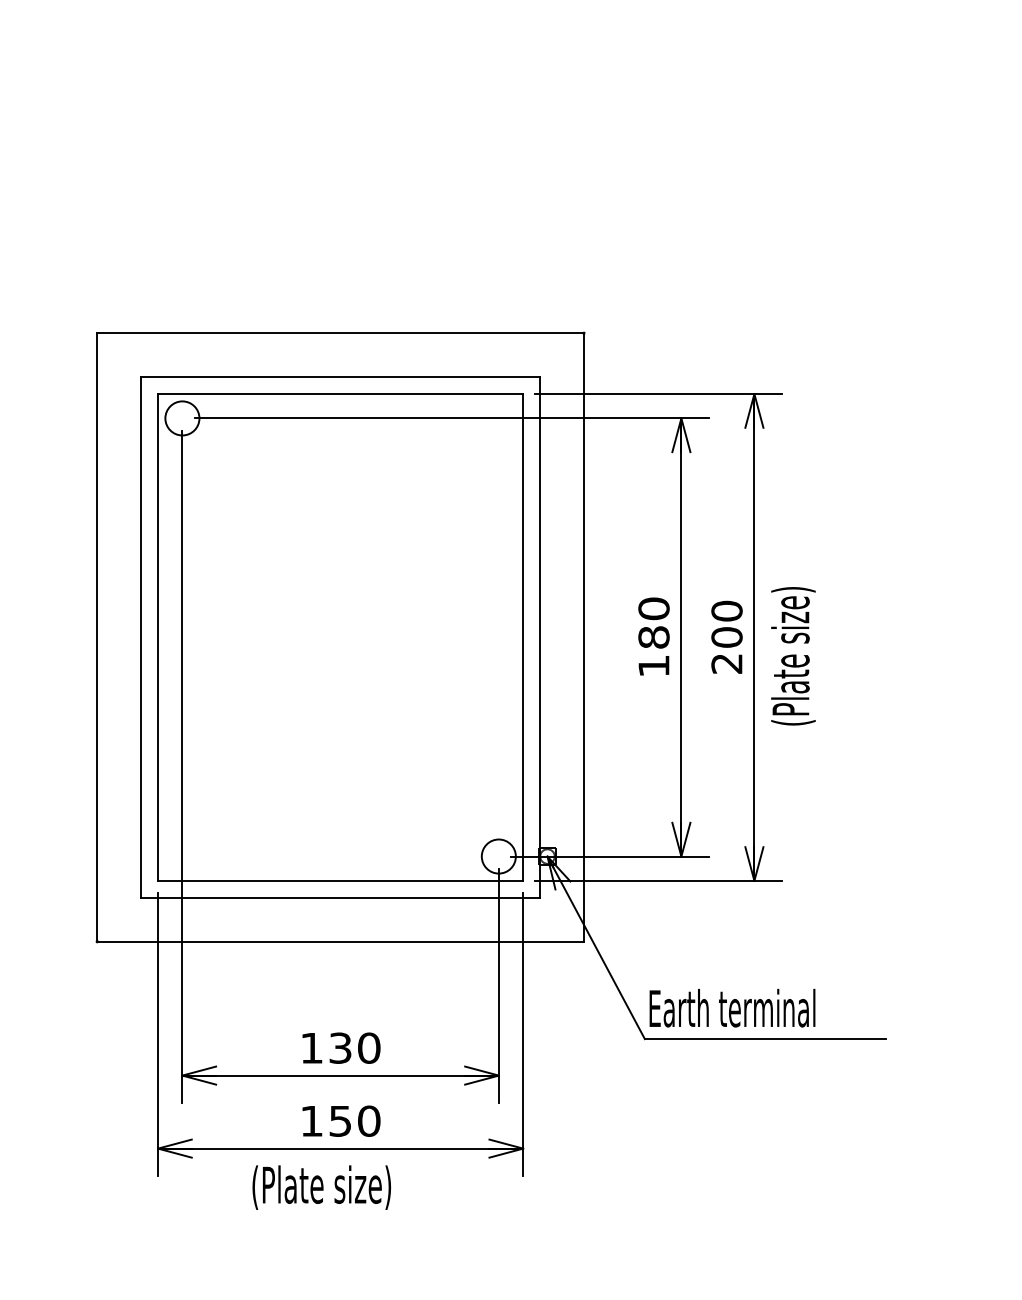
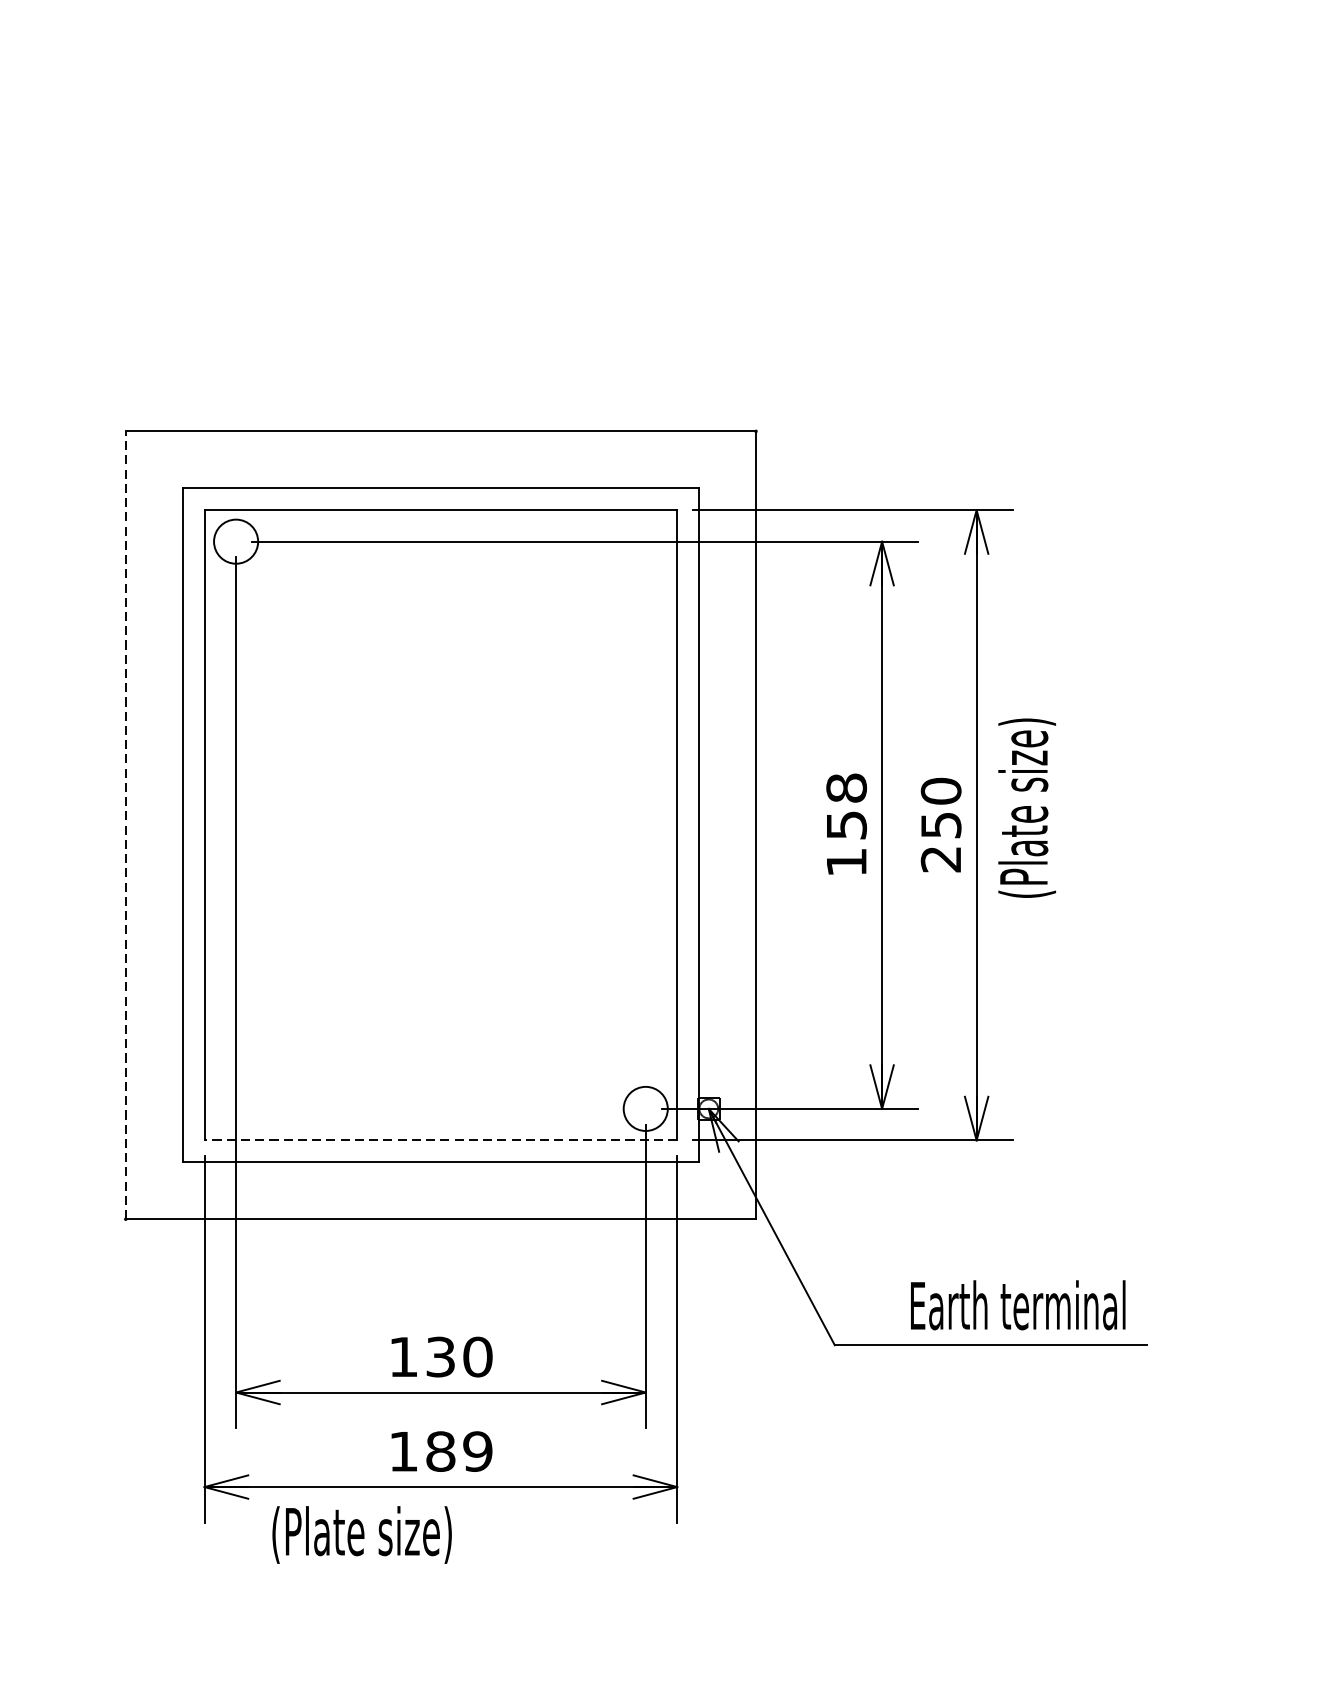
text: (653, 622) -> (845, 805), 180 -> 158
line: (97, 636) -> (126, 824), solid -> dashed
text: (726, 637) -> (940, 825), 200 -> 250
text: (793, 656) -> (1027, 808), moved
line: (340, 880) -> (440, 1139), solid -> dashed
text: (732, 1007) -> (1018, 1304), moved
text: (354, 1120) -> (458, 1450), 150 -> 189
text: (321, 1187) -> (361, 1534), moved

